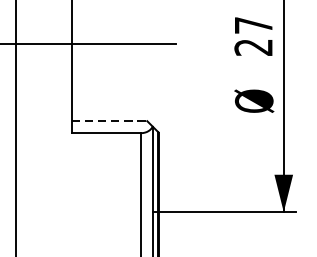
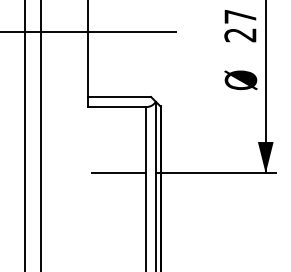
line: (109, 121) -> (119, 97), dashed -> solid
line: (108, 212) -> (118, 173), added

